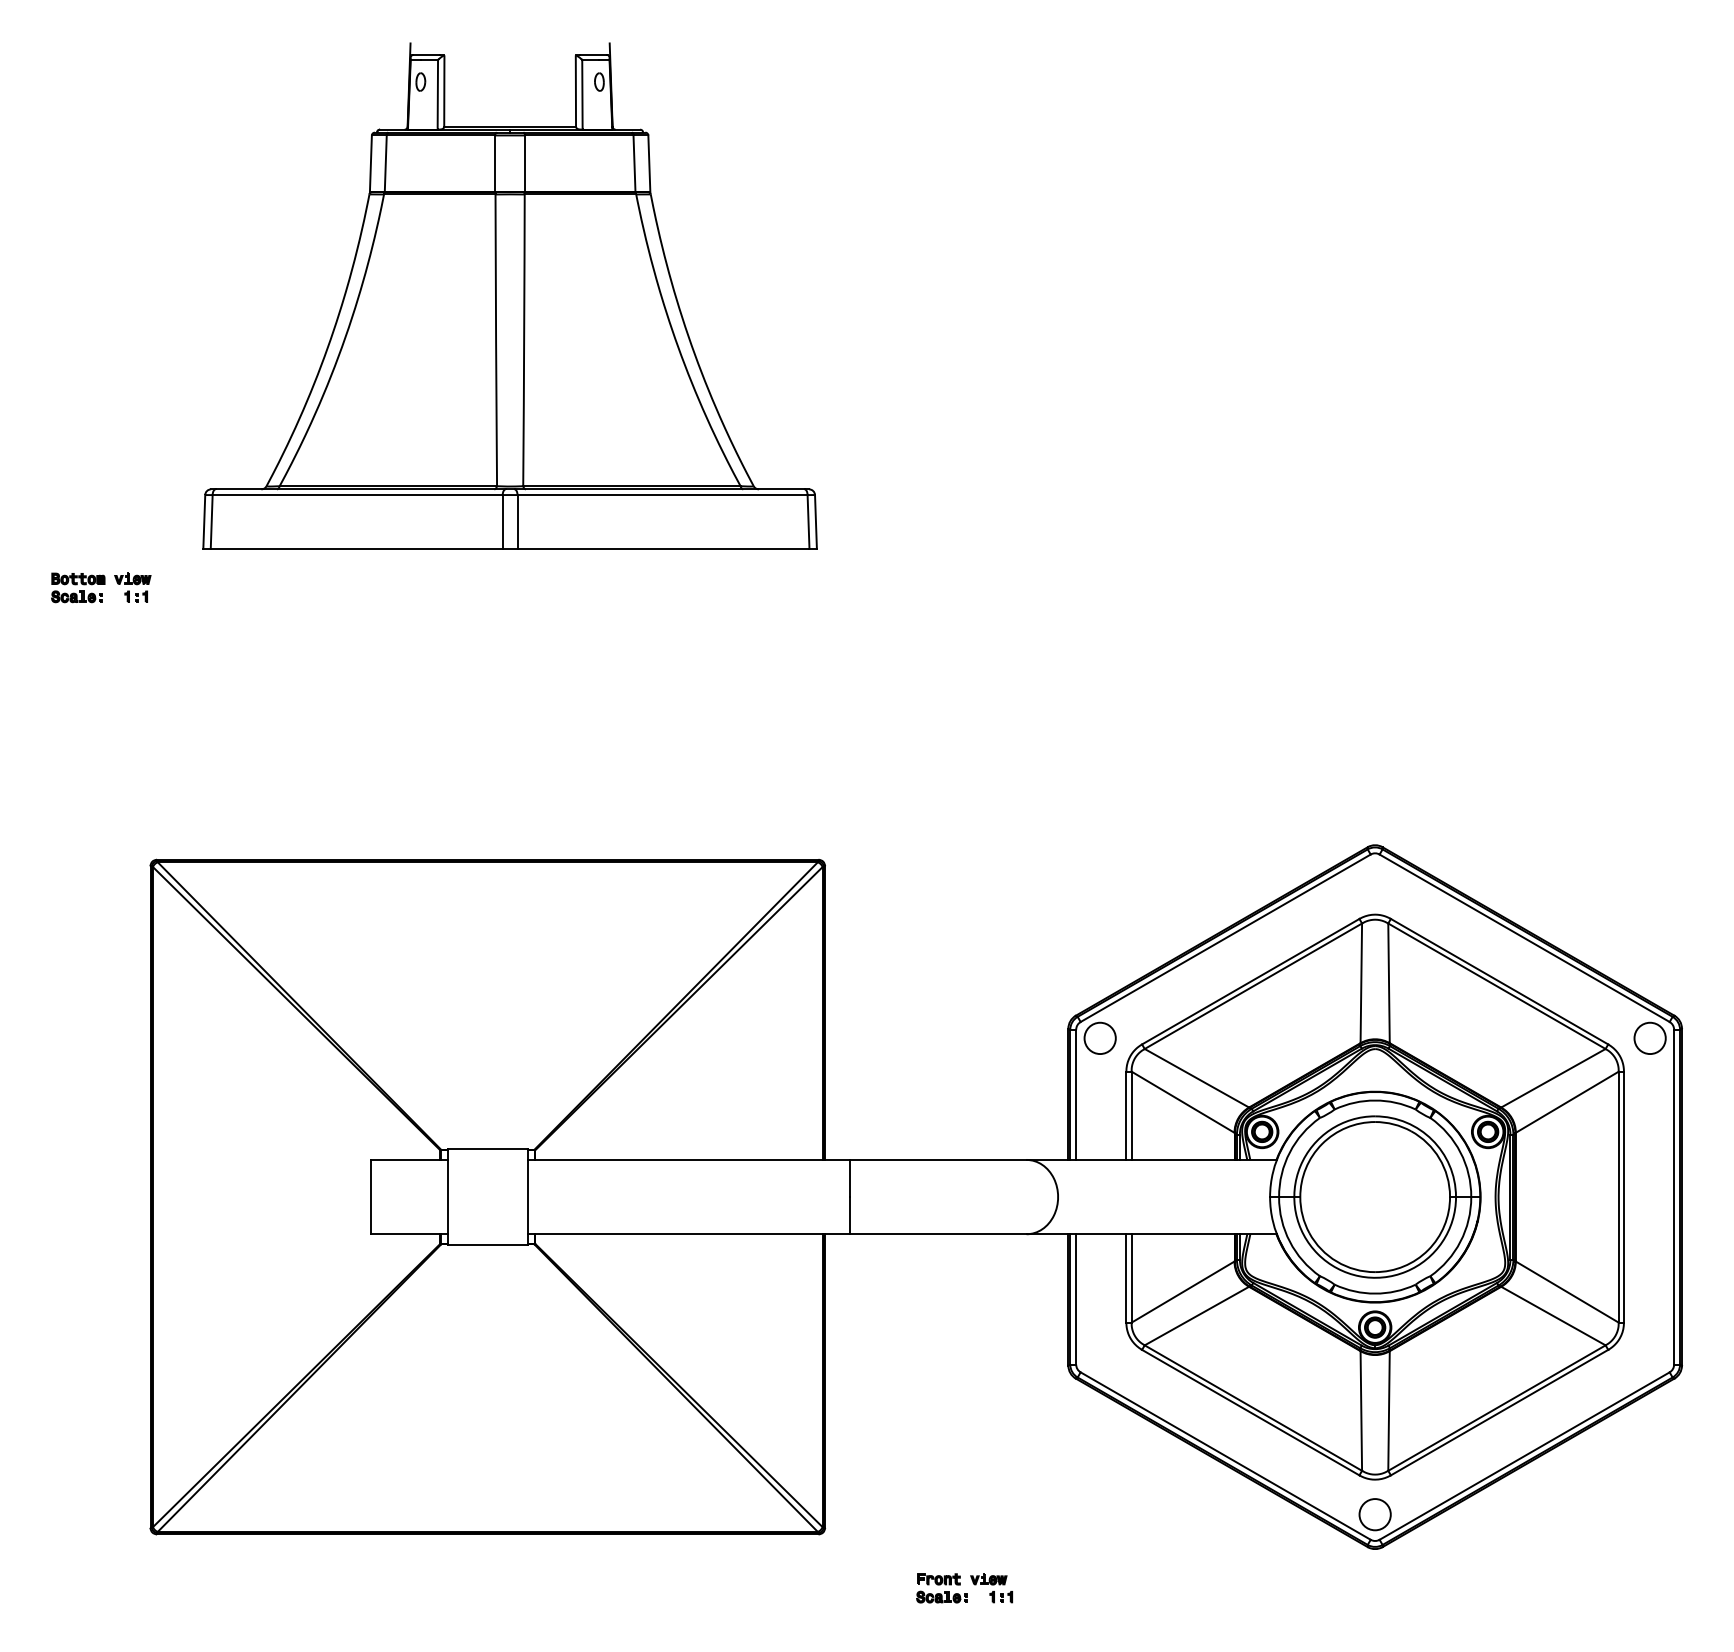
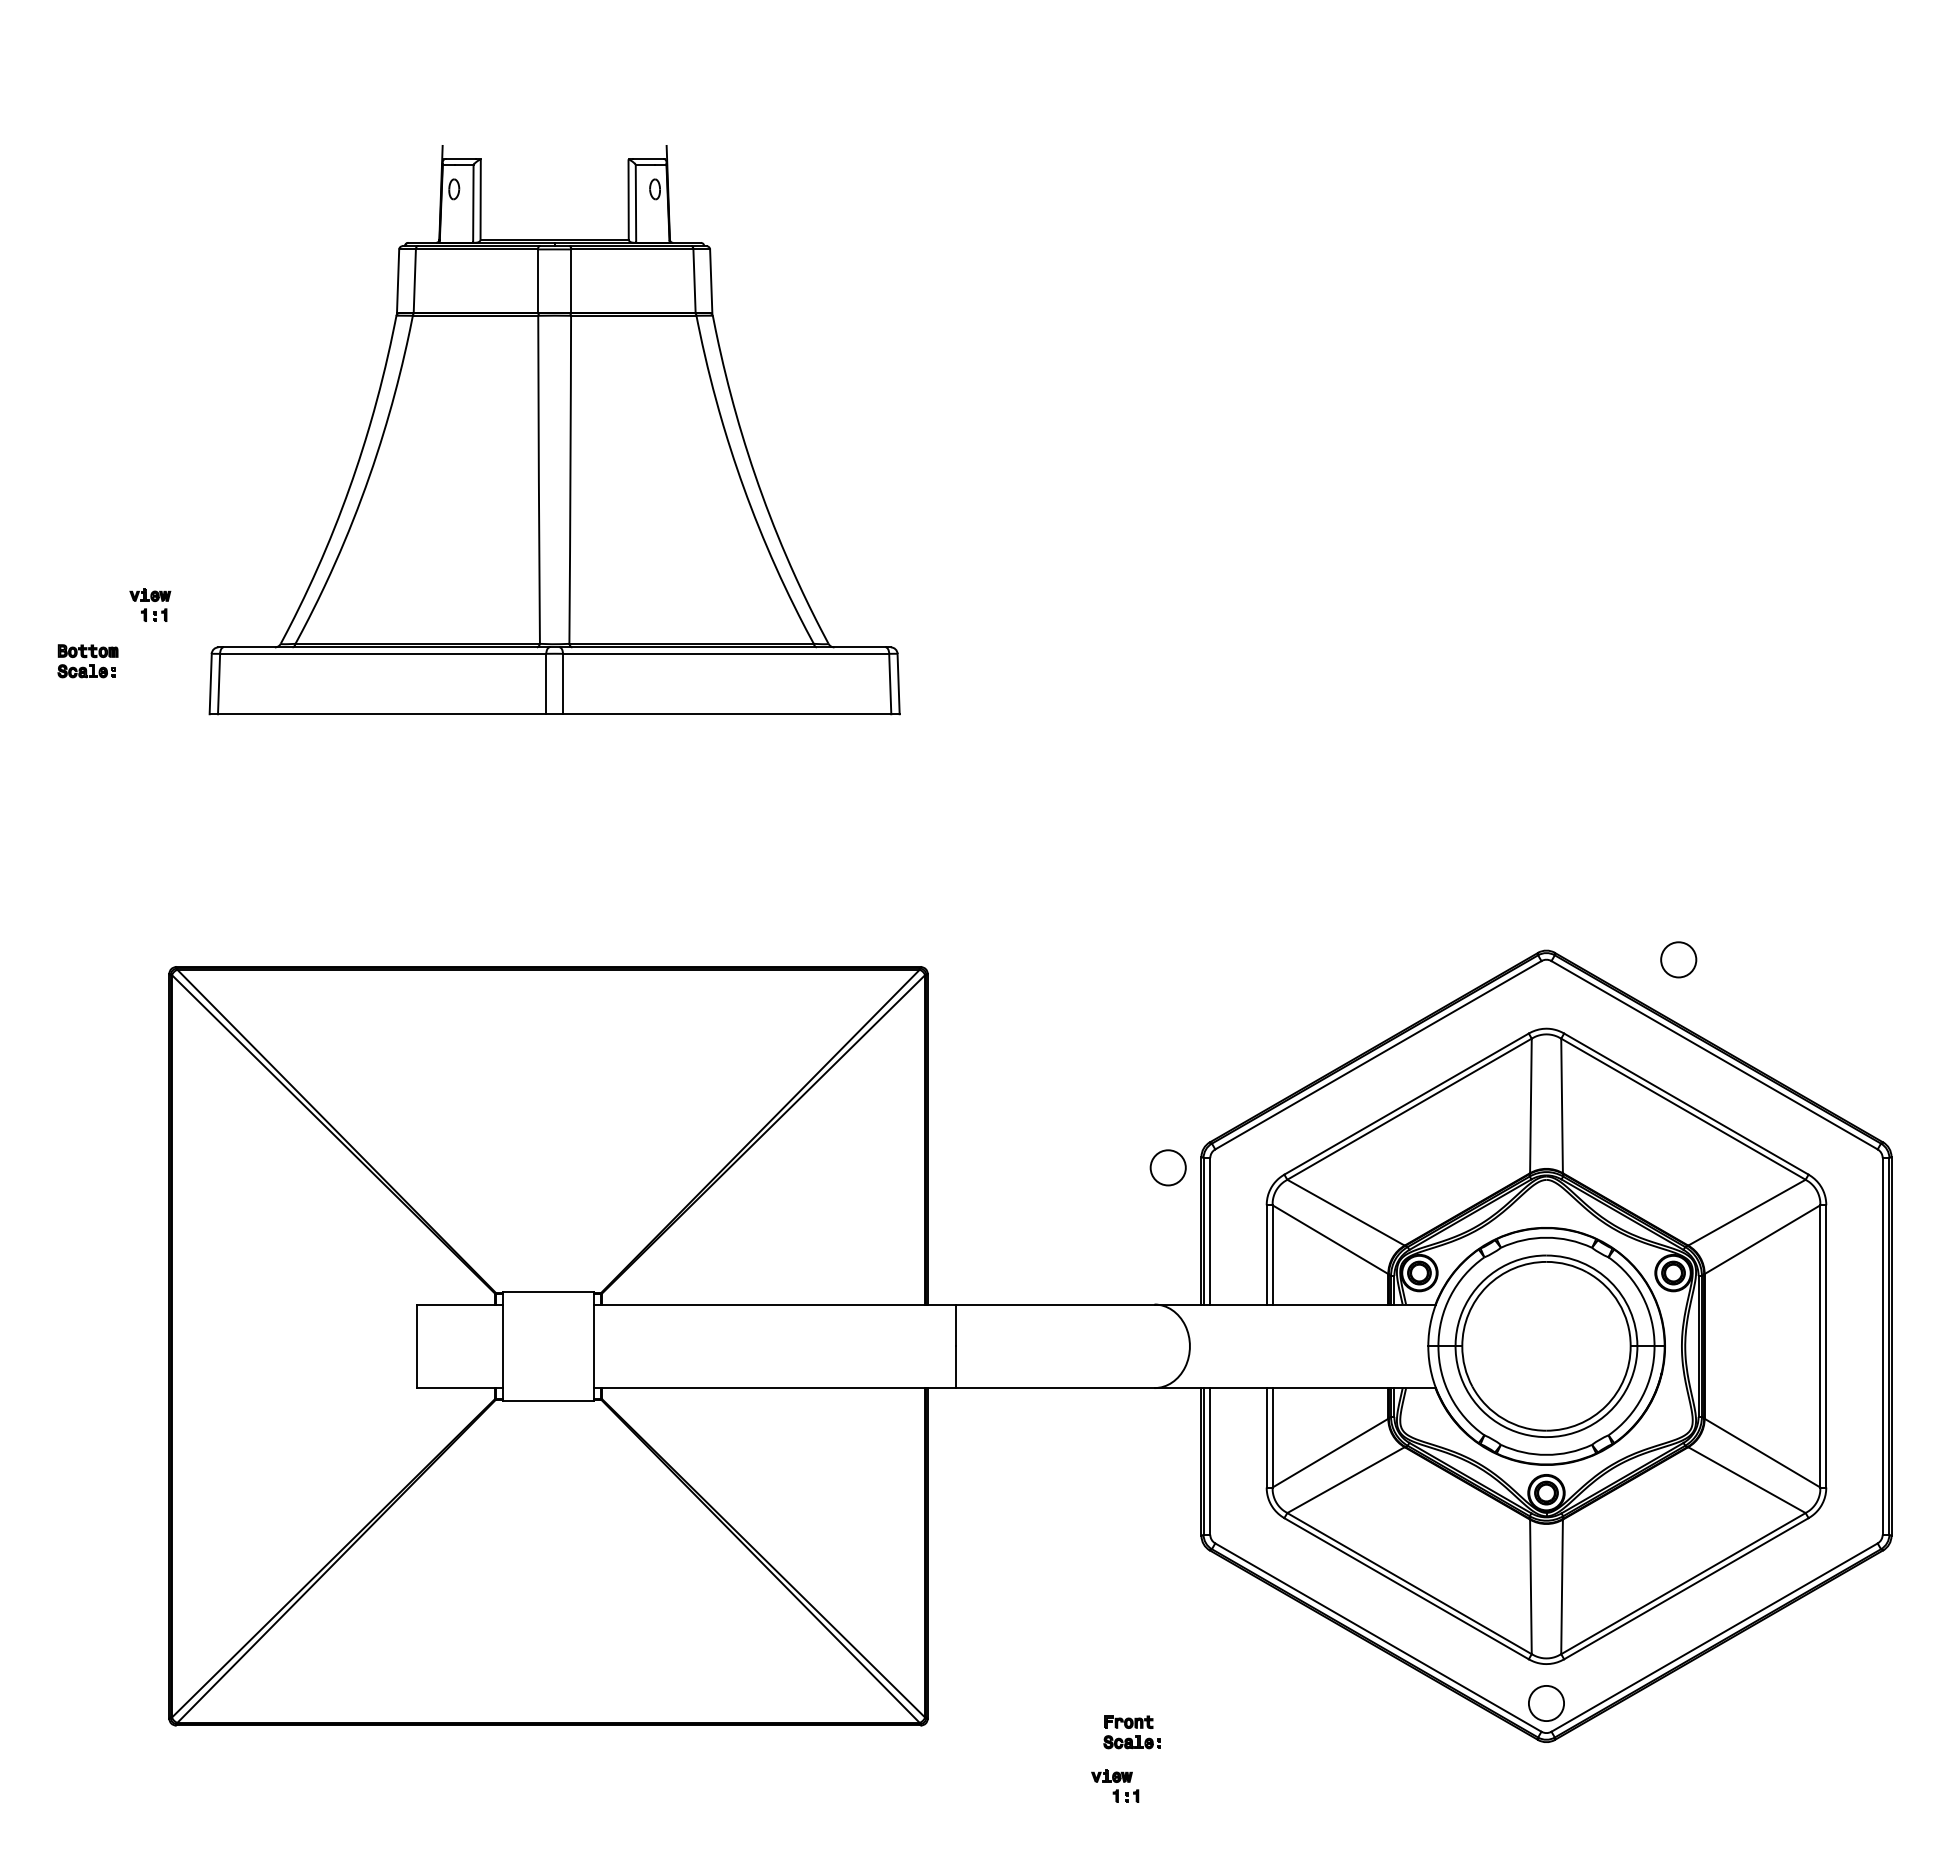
part: (509, 296) -> (554, 430), moved
part: (132, 587) -> (150, 604), moved
circle: (1099, 1038) -> (1167, 1167), moved
circle: (1649, 1038) -> (1678, 959), moved
part: (941, 1588) -> (1131, 1732), moved

